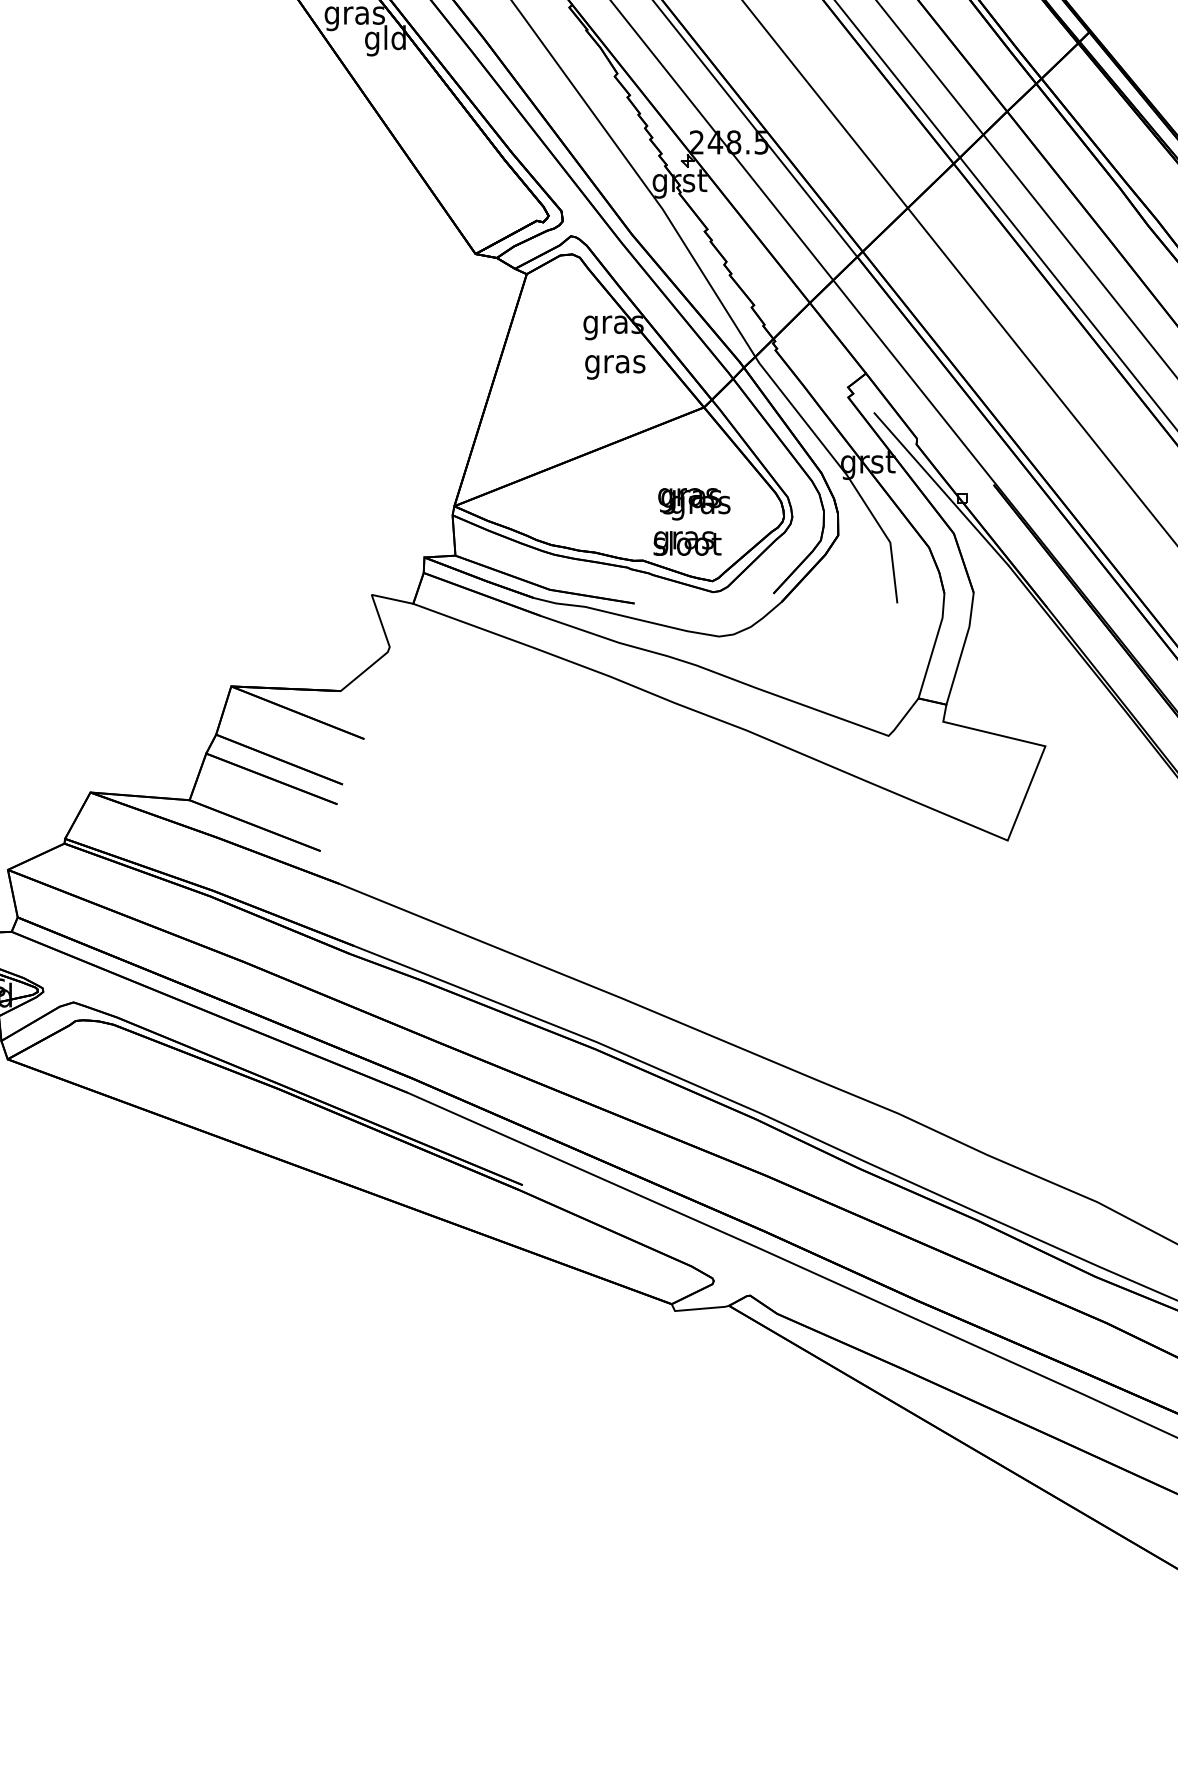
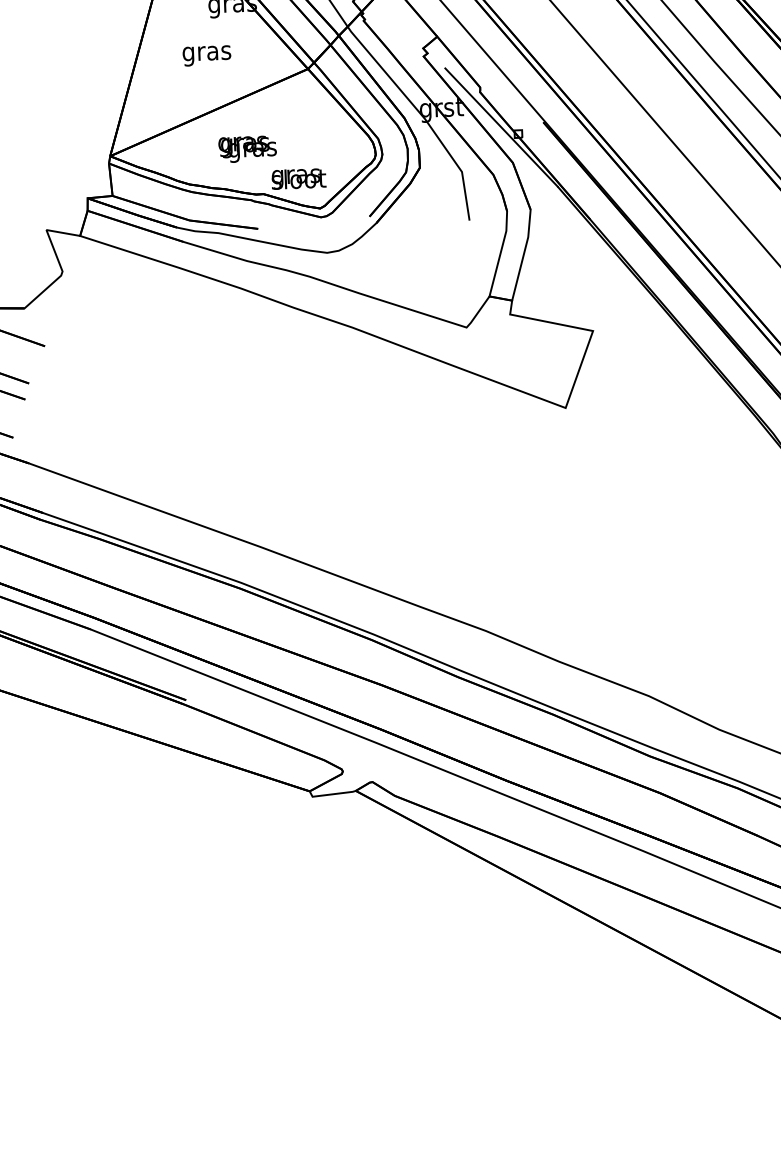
text: (615, 367) -> (207, 56), moved
text: (694, 504) -> (247, 149), moved

